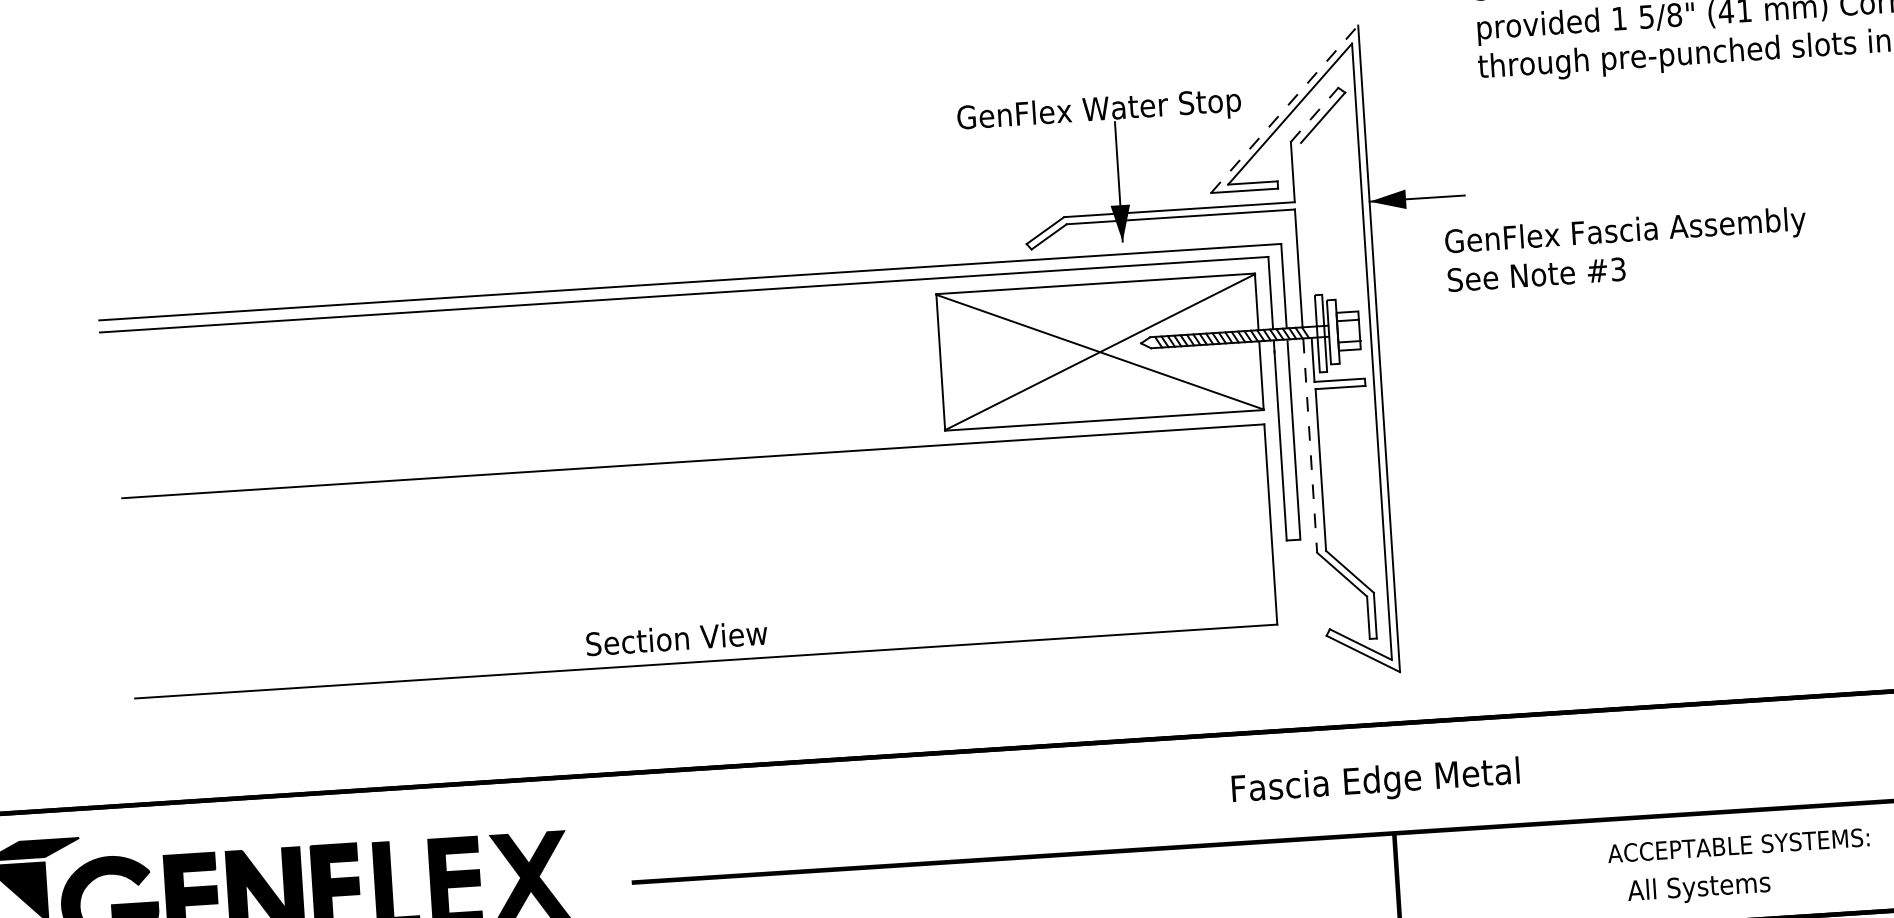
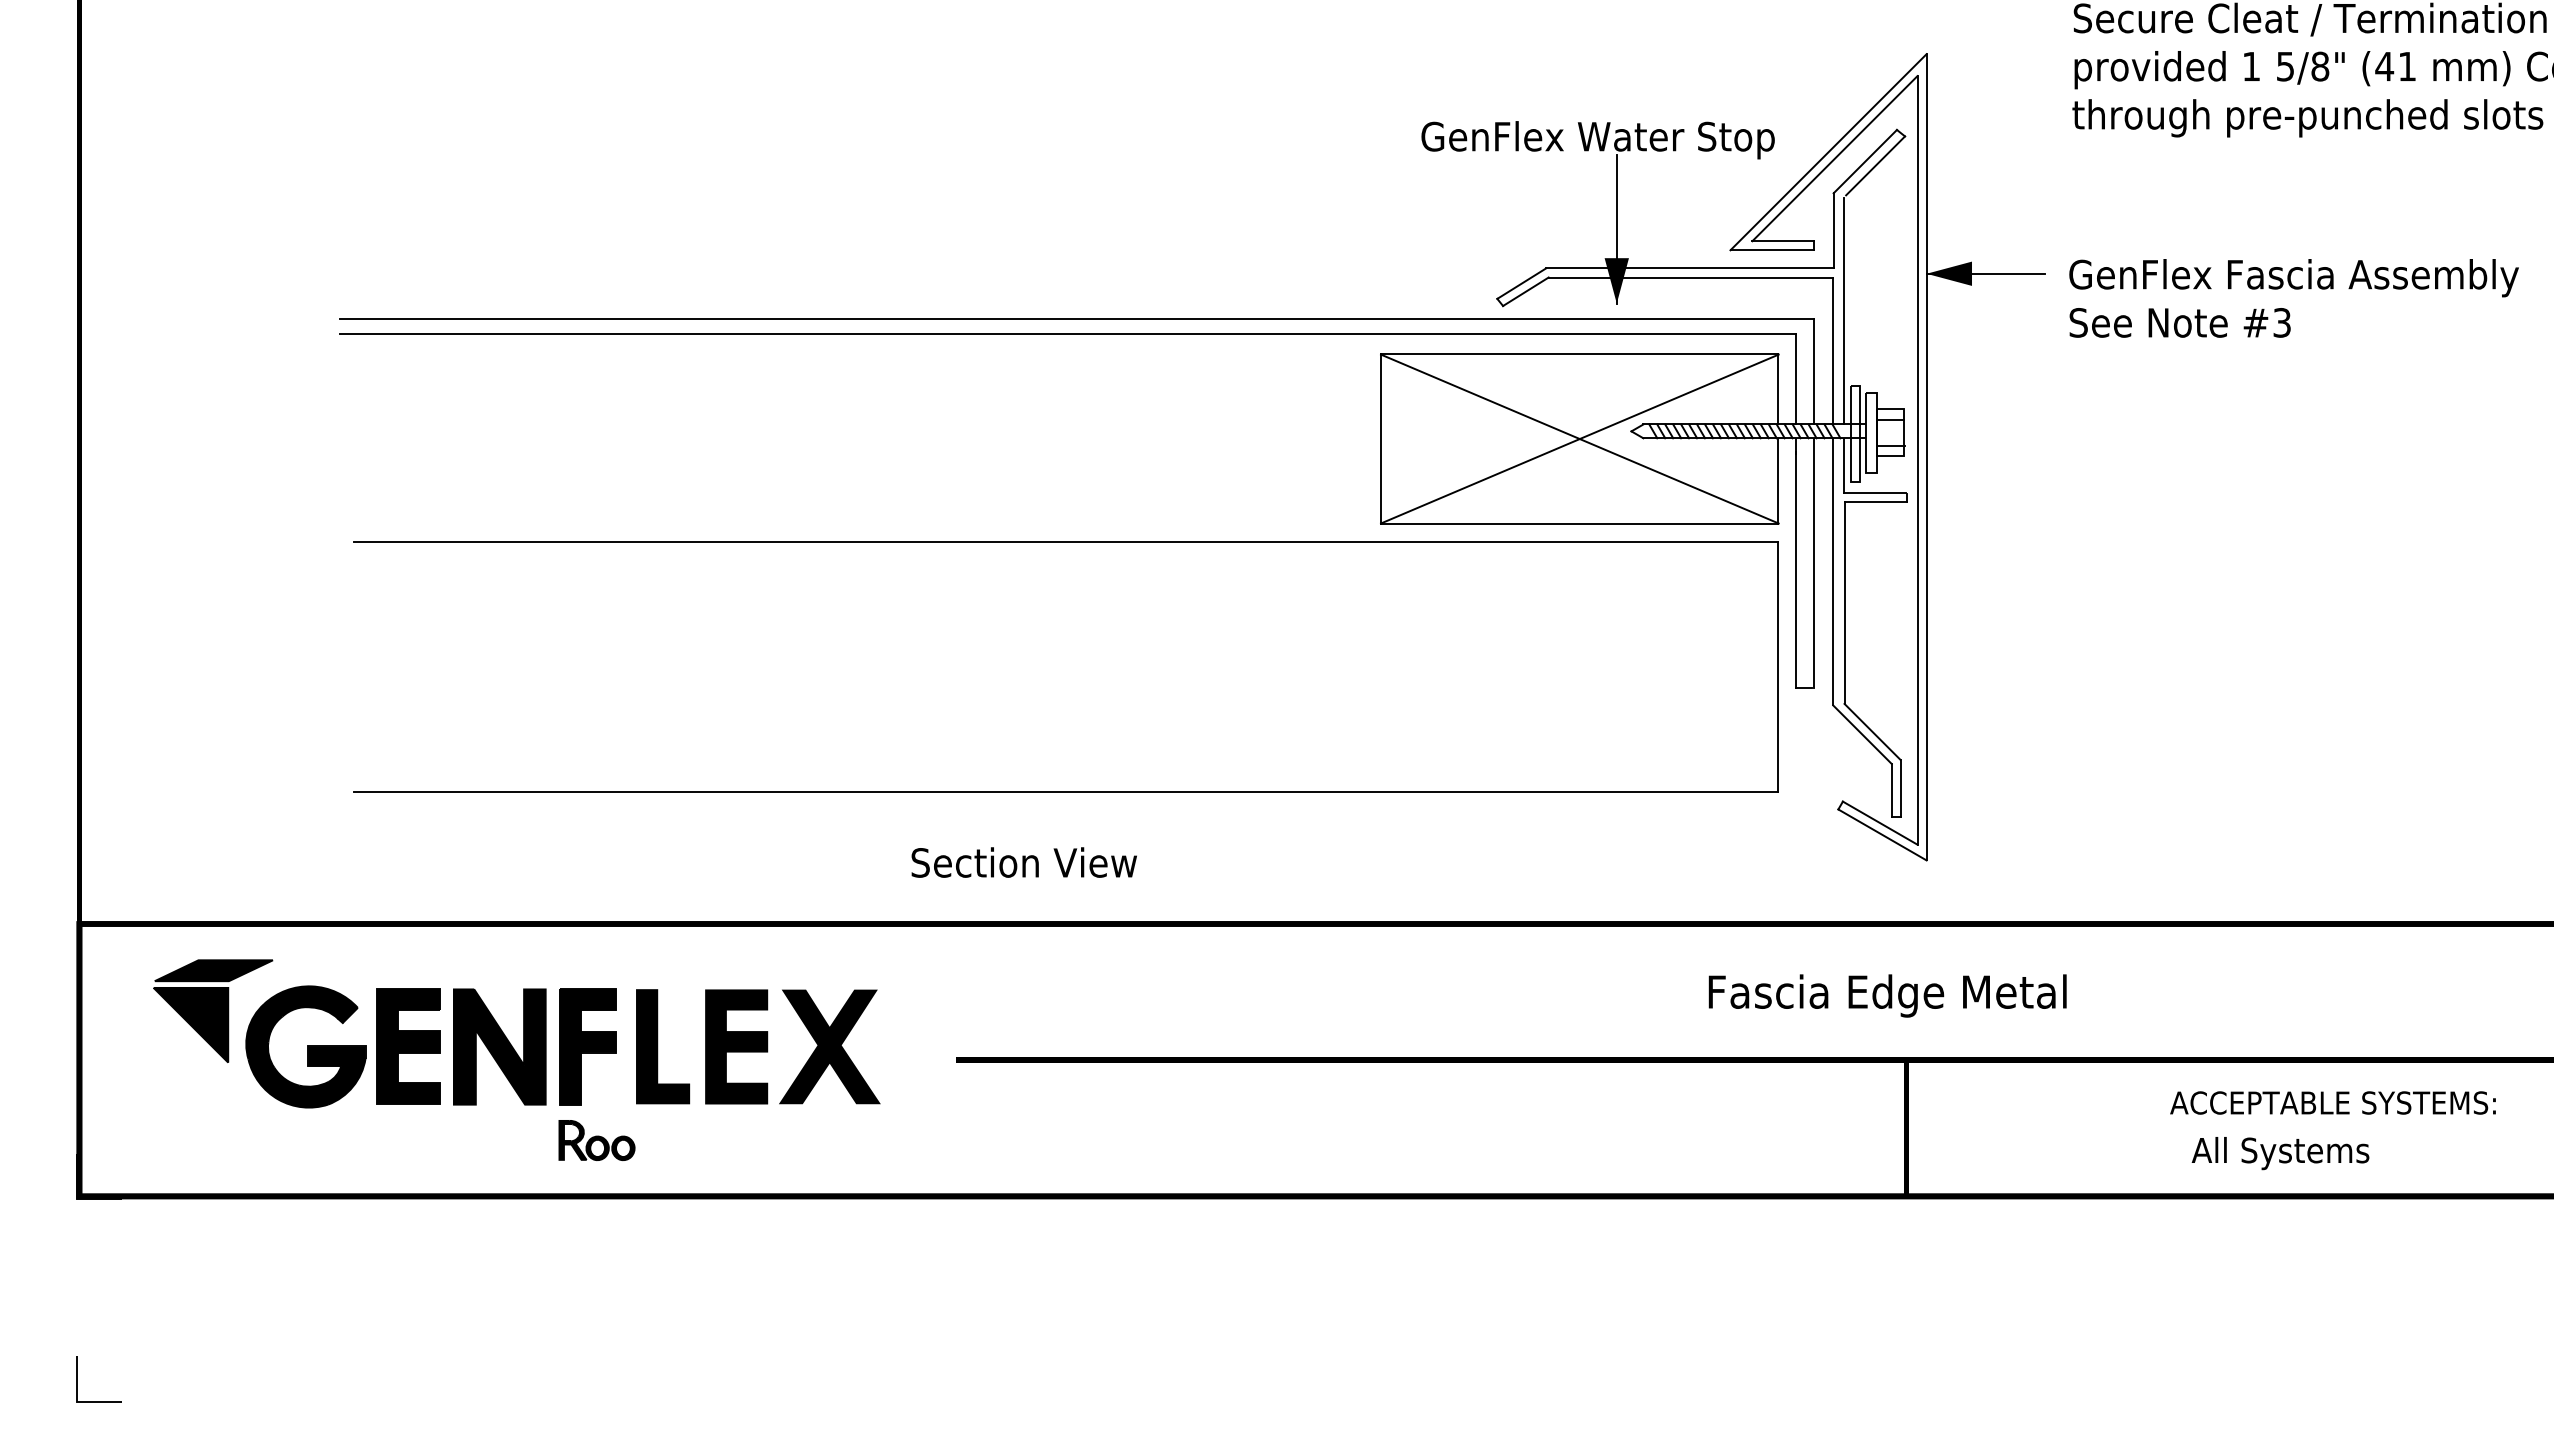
line: (1284, 109) -> (1828, 152), dashed -> solid
line: (1314, 114) -> (1865, 161), dashed -> solid
line: (1304, 235) -> (1843, 310), added
text: (1626, 249) -> (2293, 298), moved
line: (1310, 446) -> (1833, 572), dashed -> solid
text: (676, 638) -> (1023, 862), moved

